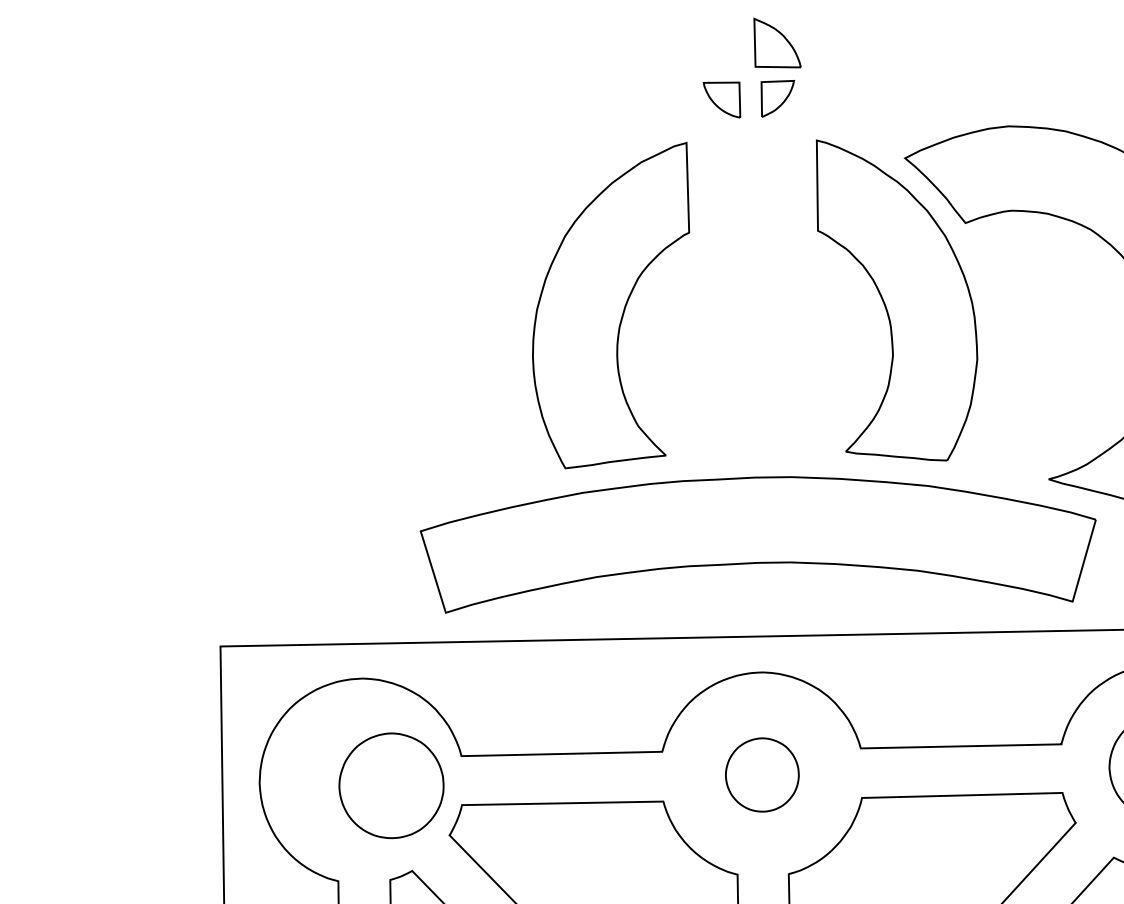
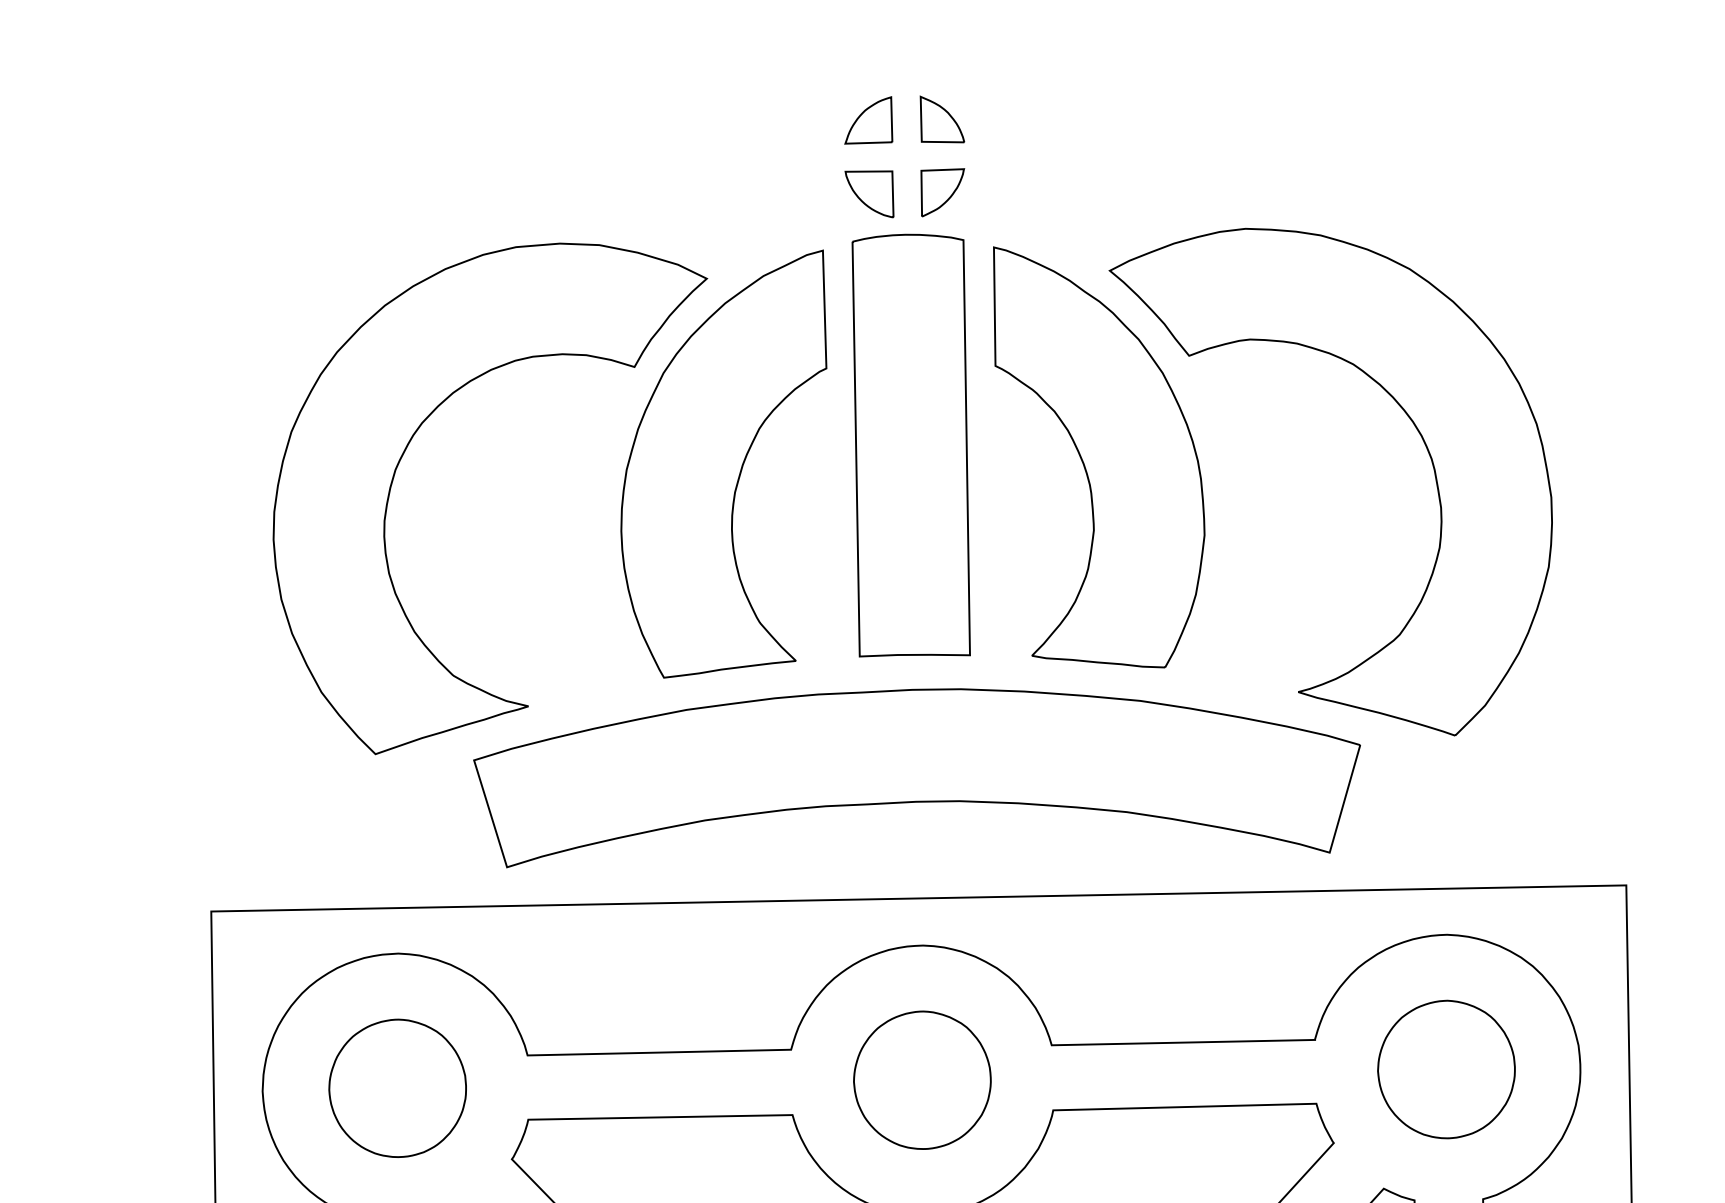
part: (721, 43) -> (868, 120), added
part: (777, 43) -> (942, 119), size x0.71
part: (753, 291) -> (910, 445), added
part: (366, 299) -> (403, 455), added
part: (762, 774) -> (922, 1079), size x1.43
part: (391, 785) -> (397, 1087), moved

